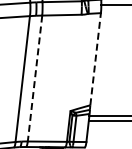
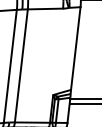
line: (95, 58) -> (75, 47), dashed -> solid
line: (34, 79) -> (20, 66), dashed -> solid

